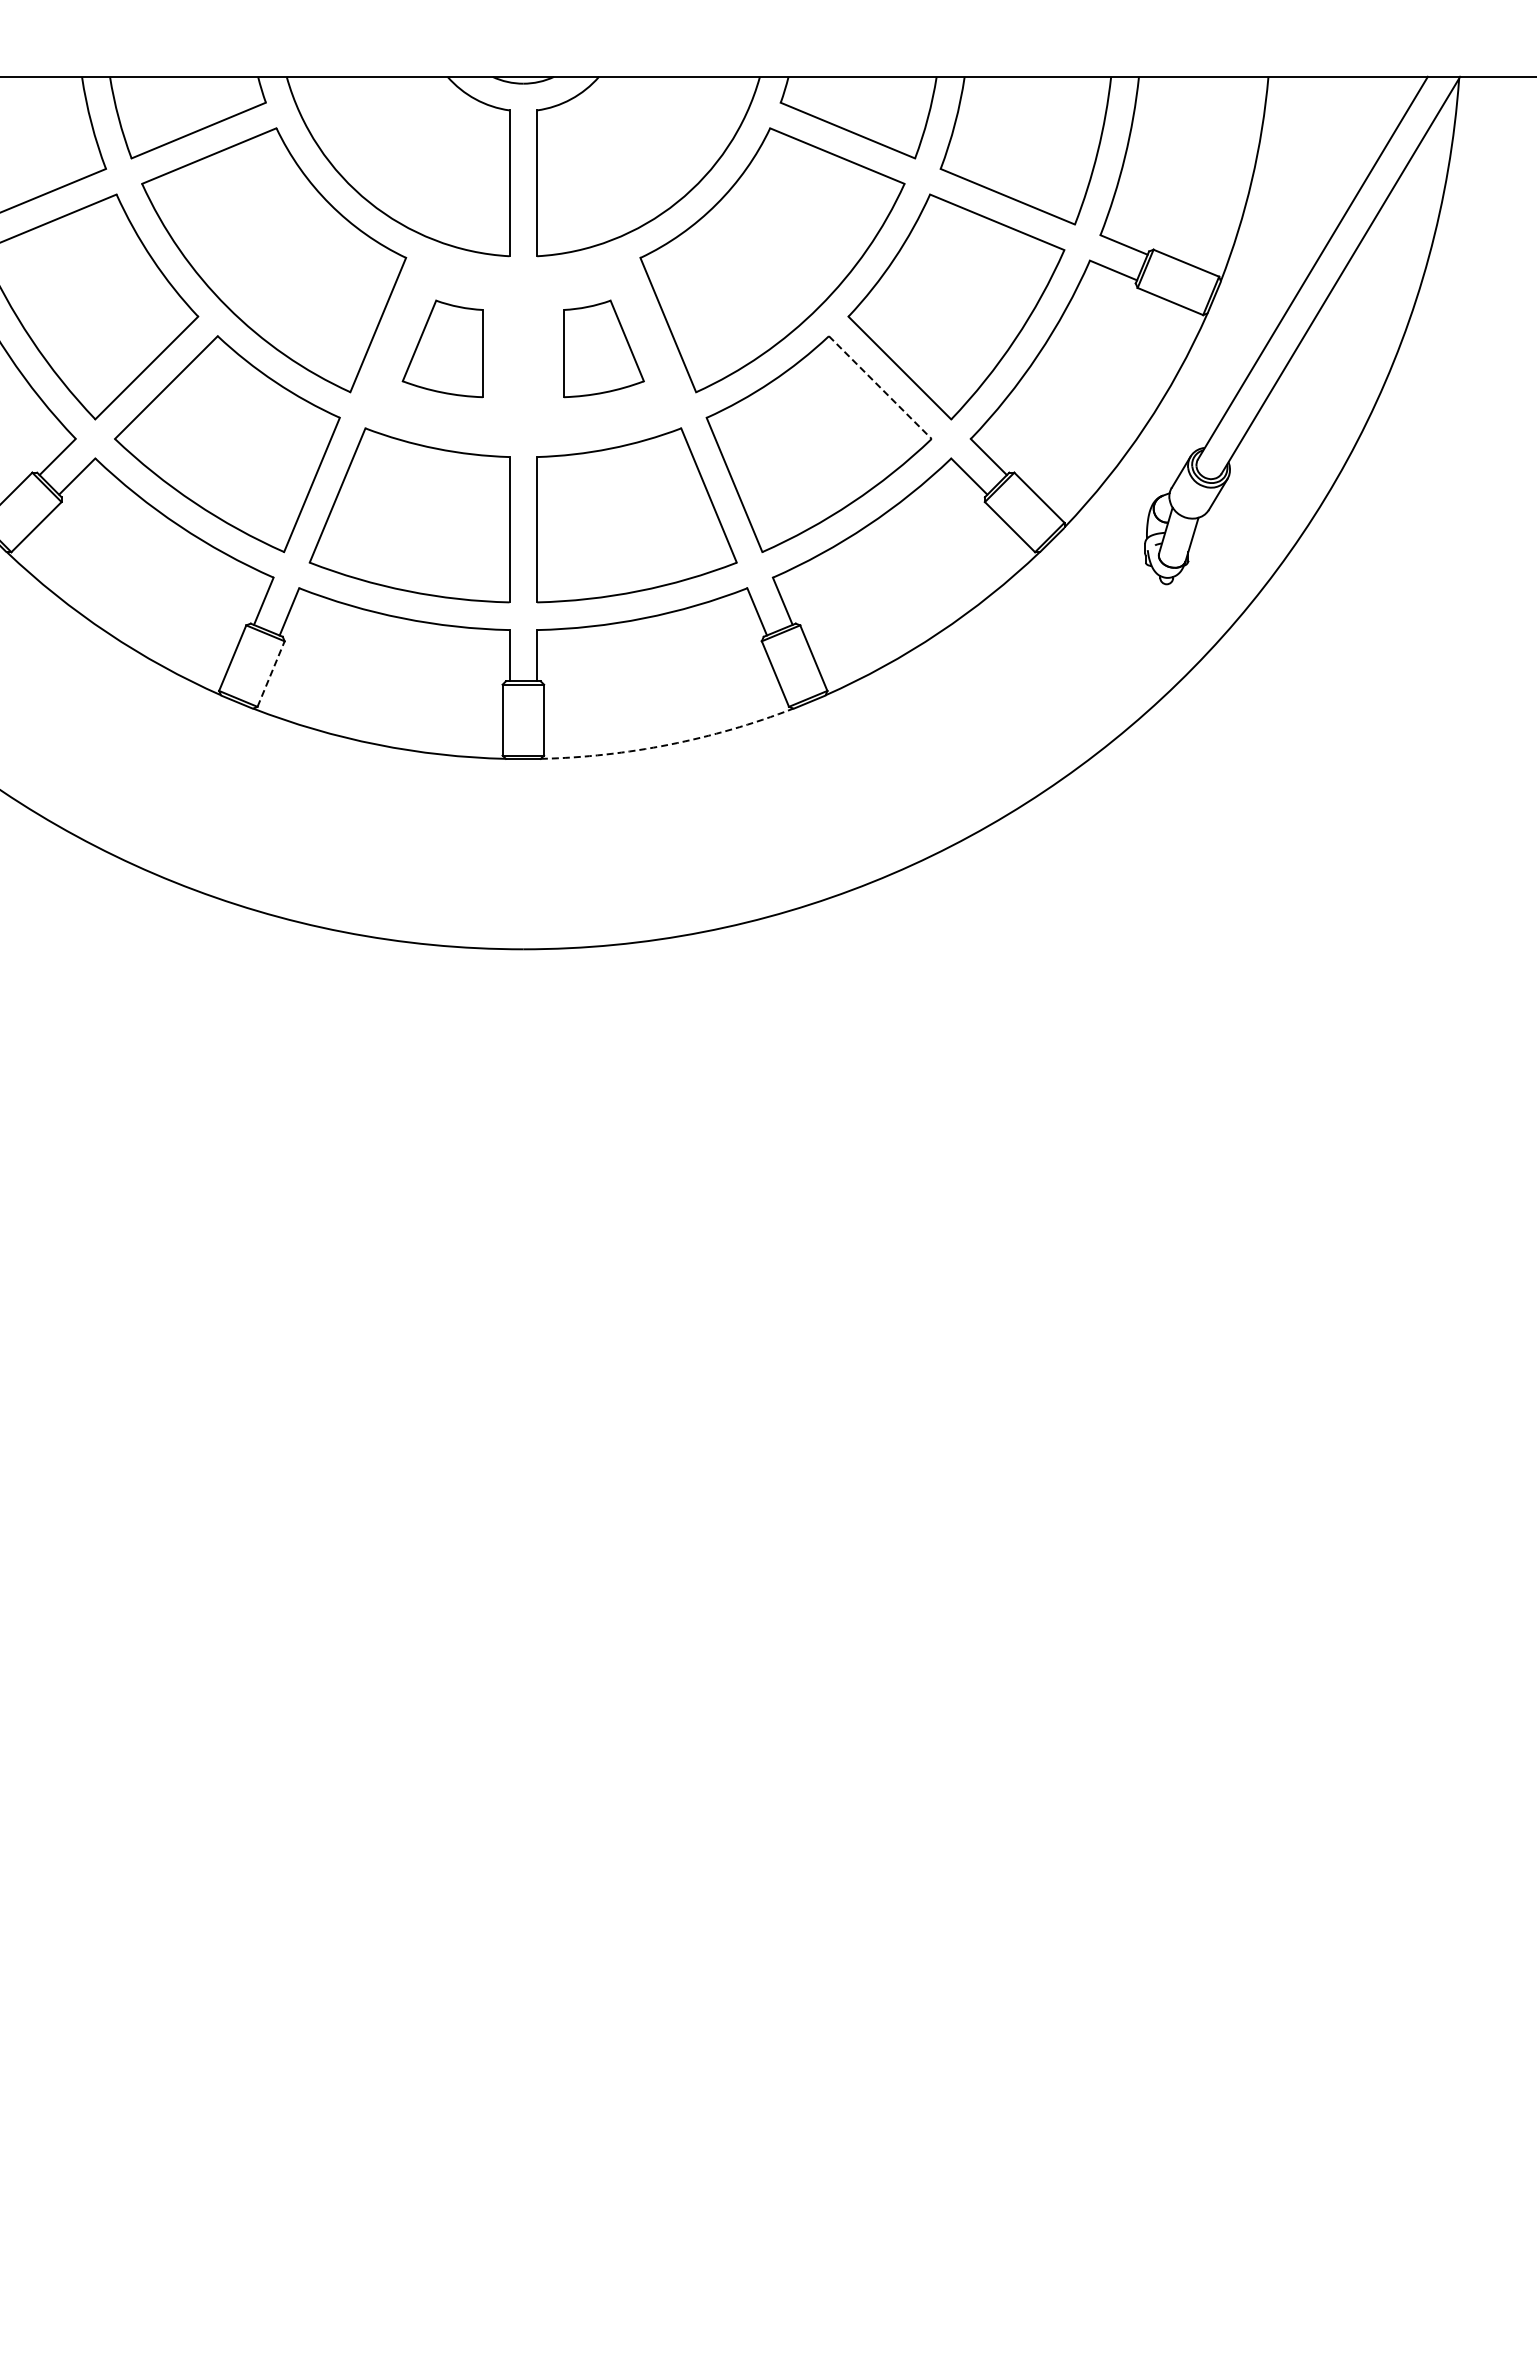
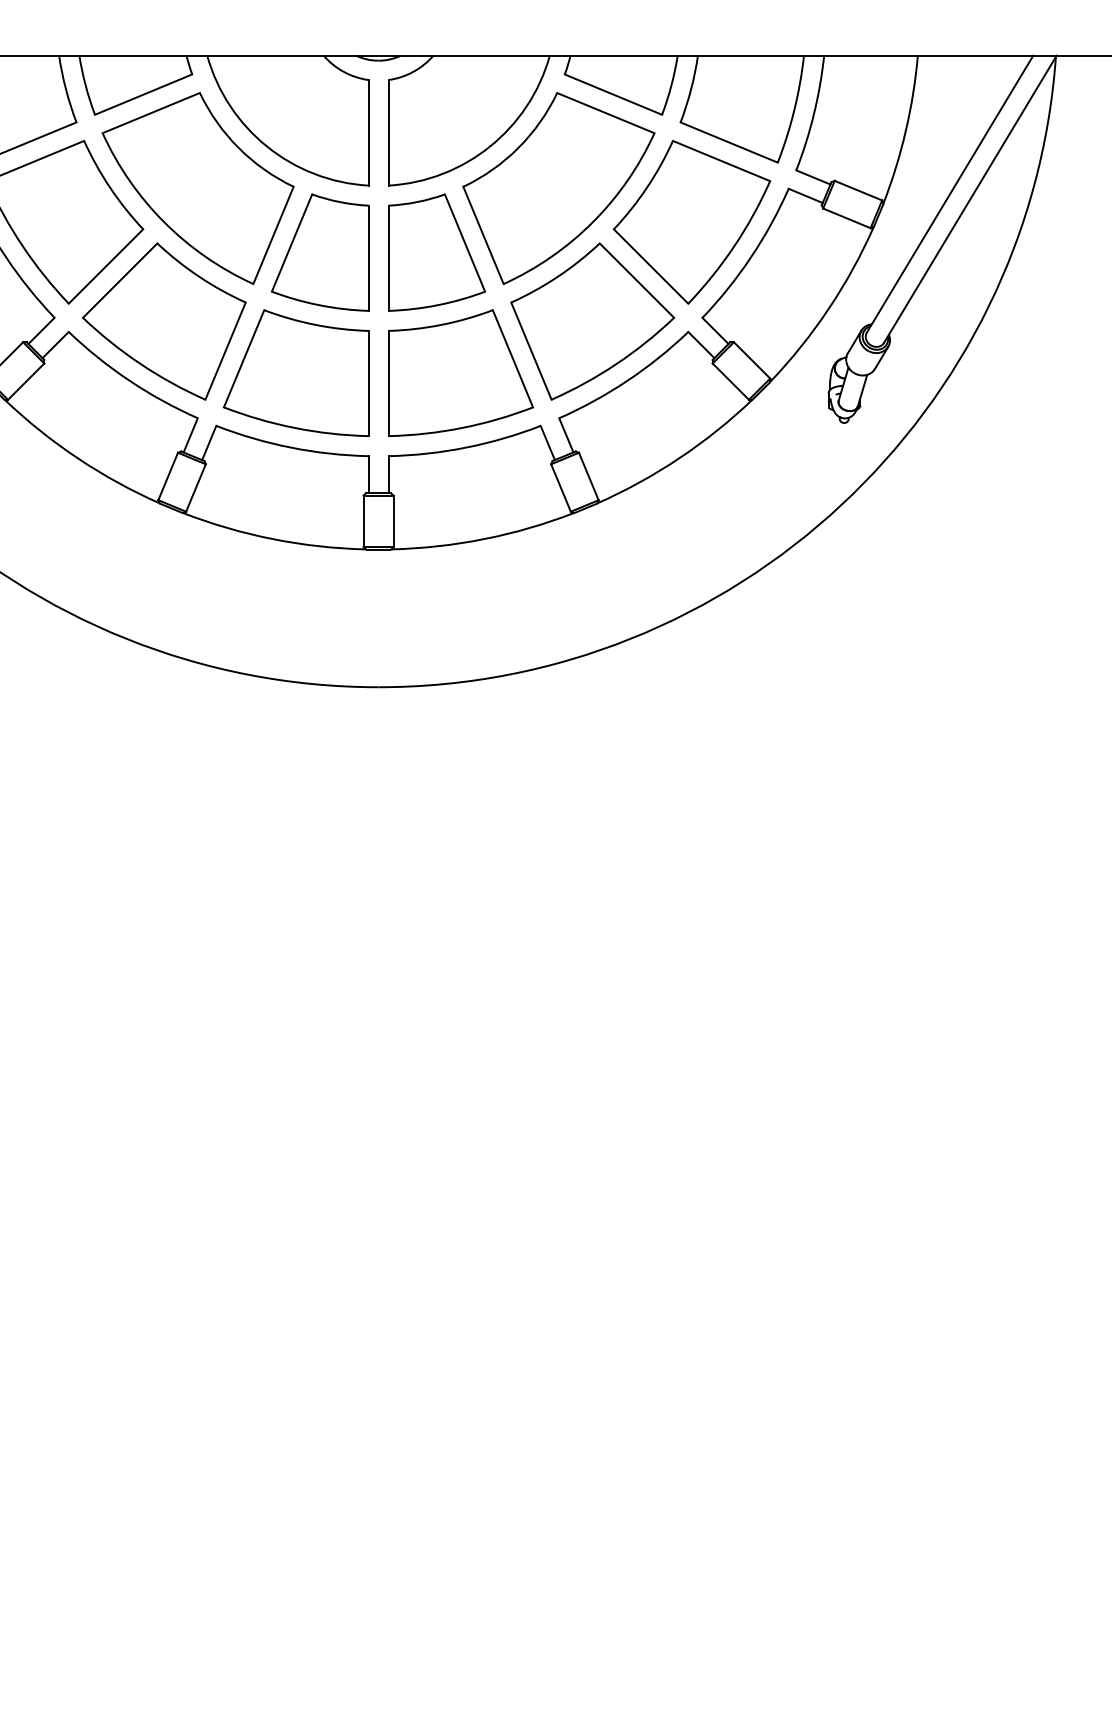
part: (442, 348) -> (320, 252), size x1.67
part: (603, 348) -> (436, 252), size x1.67
line: (880, 387) -> (637, 280), dashed -> solid
line: (271, 673) -> (196, 487), dashed -> solid
arc: (669, 744) -> (484, 538), dashed -> solid

